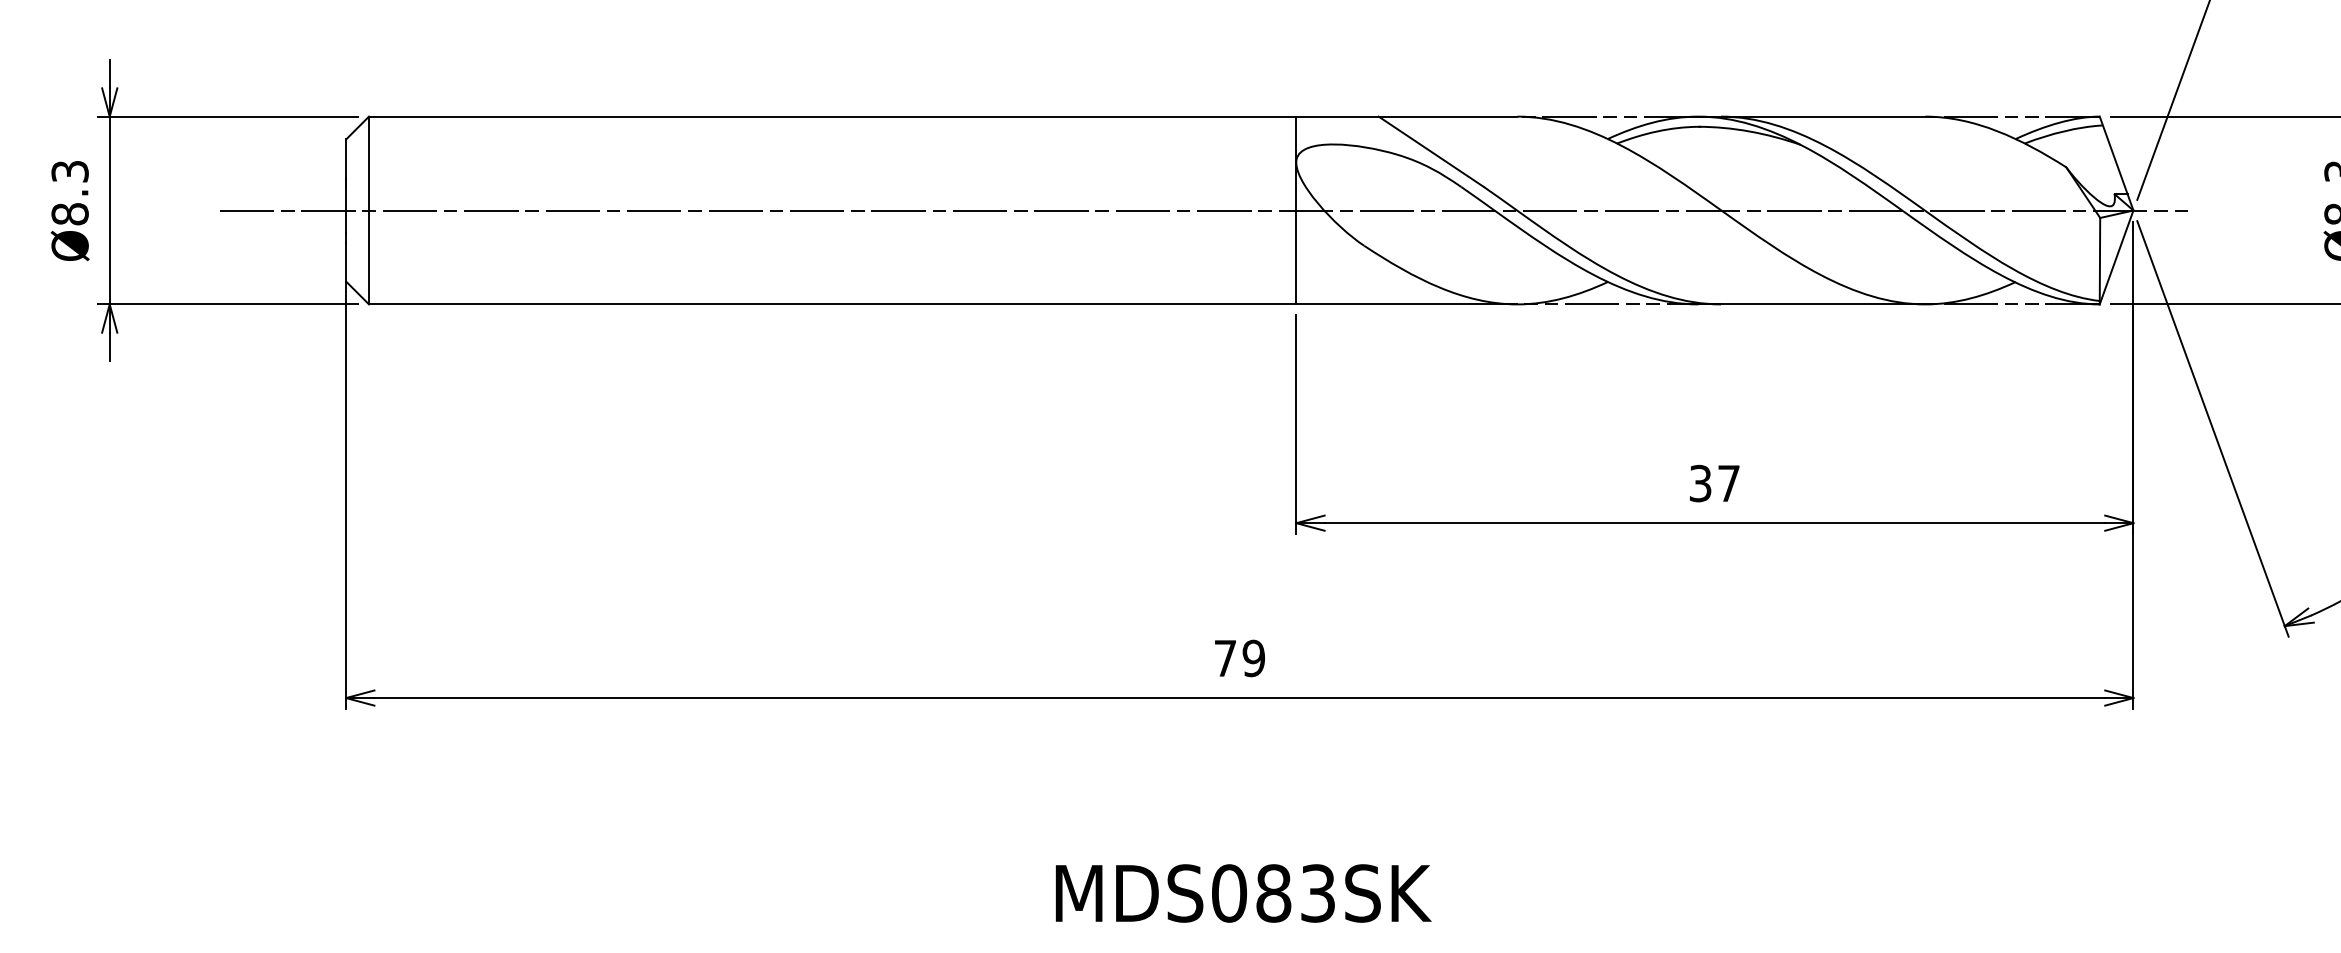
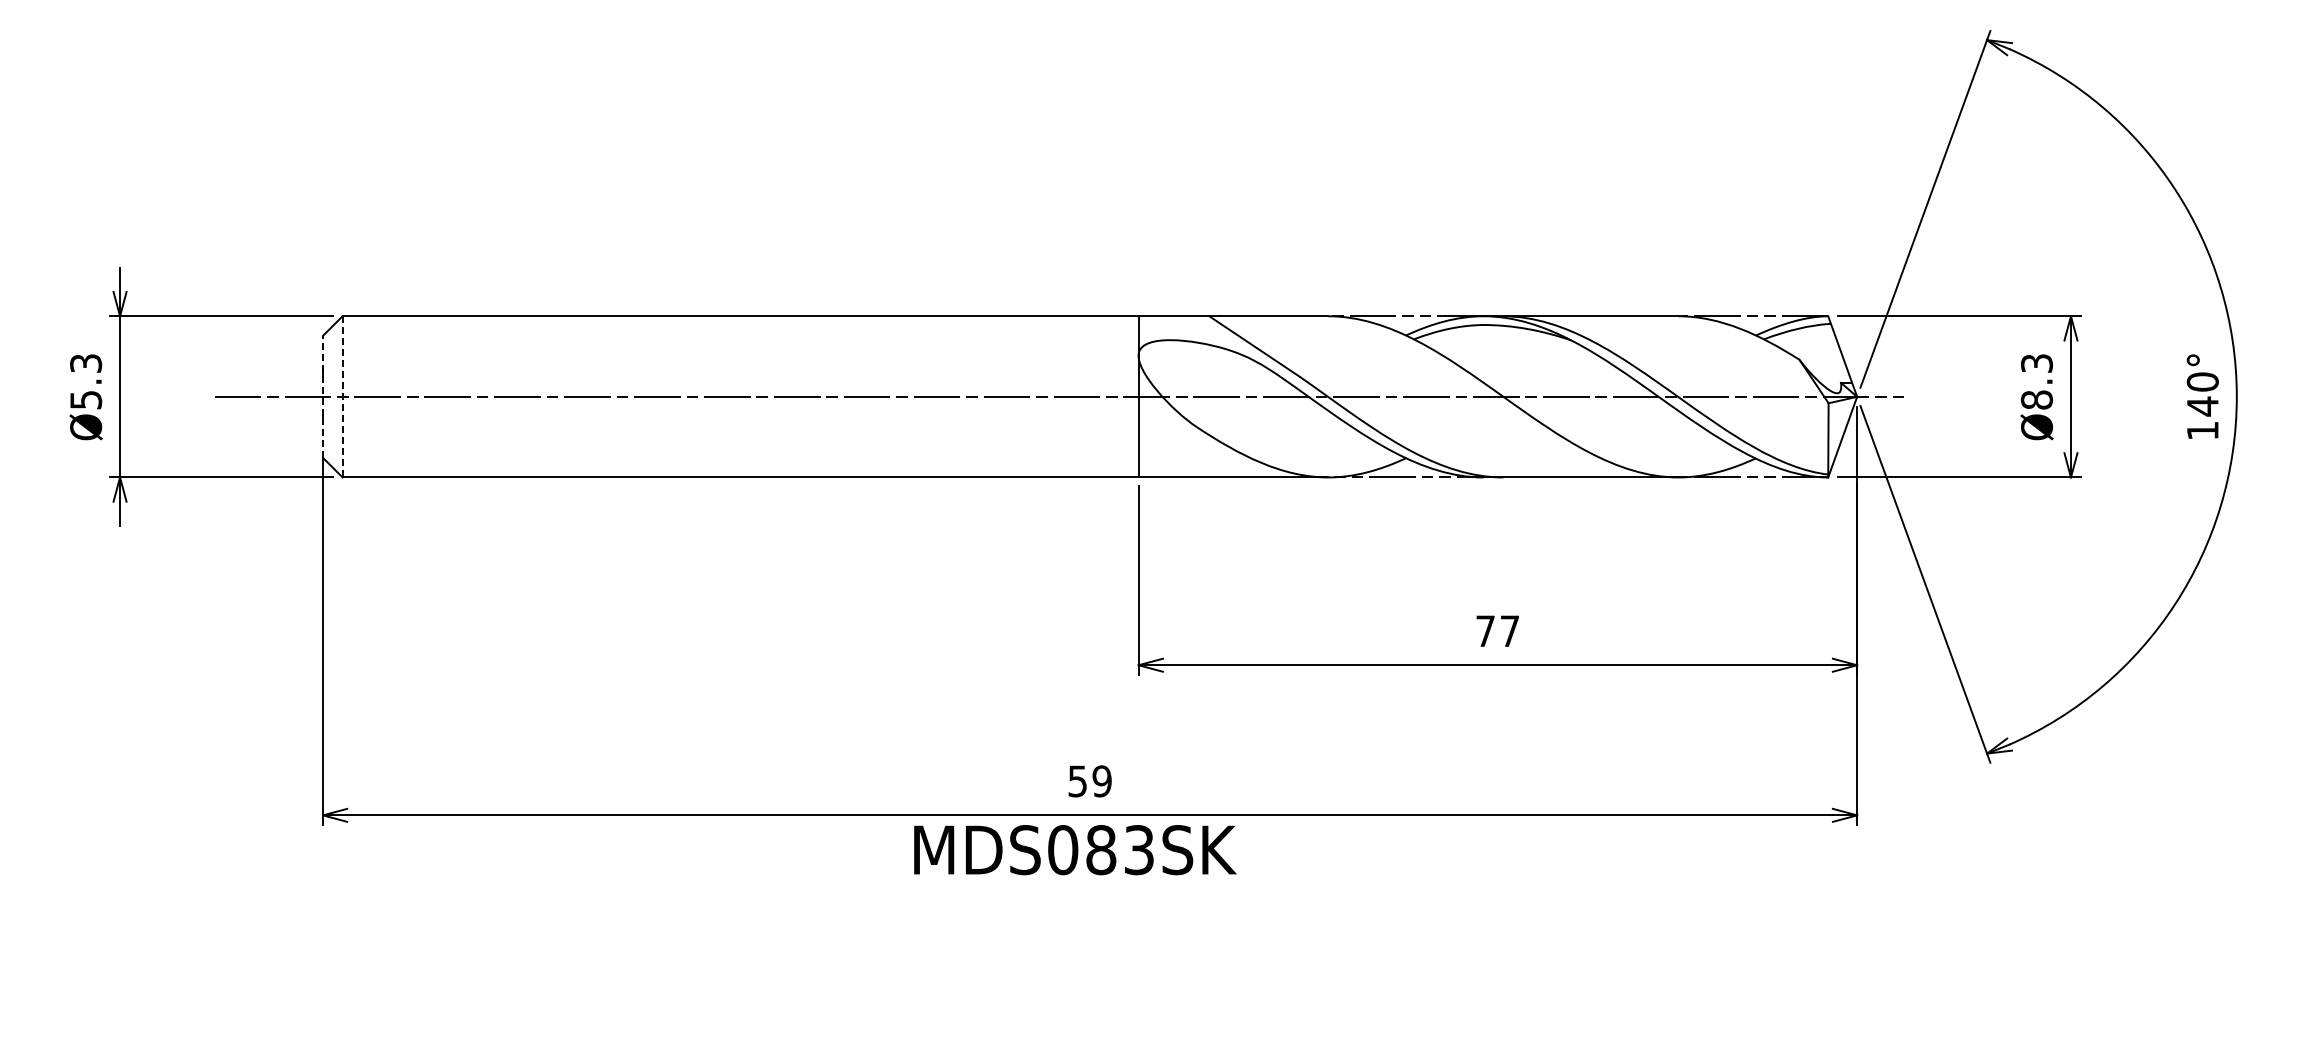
line: (346, 185) -> (323, 375), solid -> dashed
line: (368, 210) -> (342, 396), solid -> dashed
text: (70, 213) -> (86, 399), Ø8.3 -> Ø5.3
line: (346, 262) -> (323, 441), solid -> dashed
text: (1700, 483) -> (1485, 631), 37 -> 77
text: (1225, 658) -> (1077, 781), 79 -> 59
text: (1243, 893) -> (1075, 850), moved

